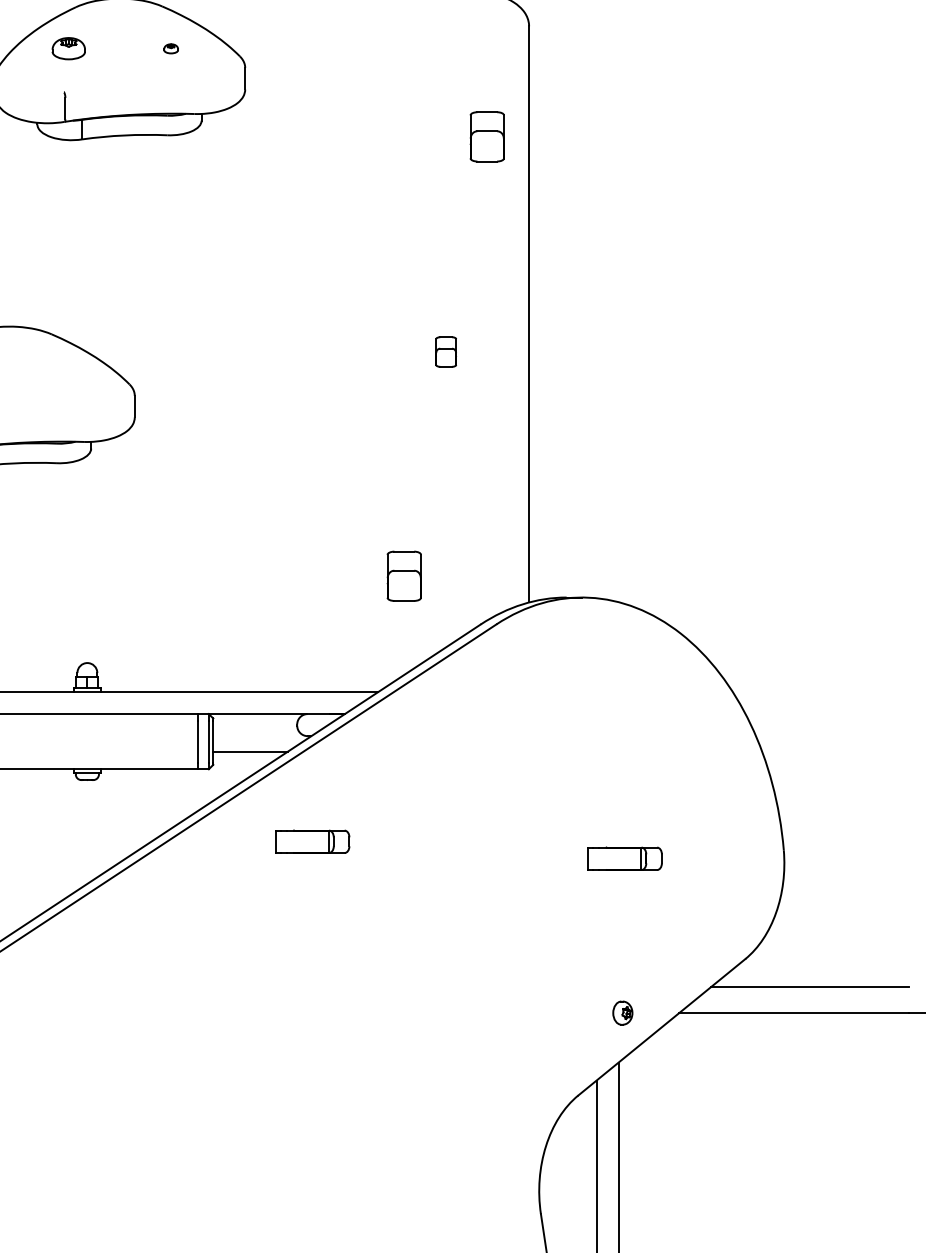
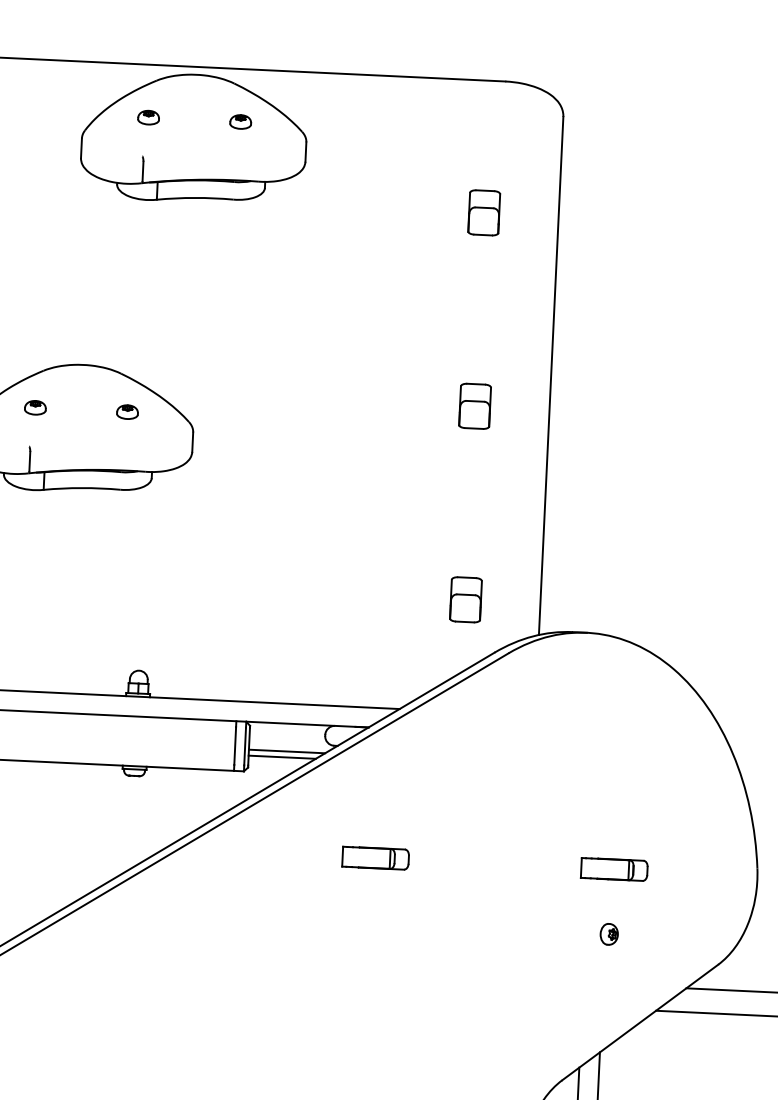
part: (68, 48) -> (148, 117), size x0.71
part: (170, 48) -> (240, 121), size x1.67
part: (486, 136) -> (483, 212), moved
part: (445, 351) -> (474, 405), size x1.67
part: (60, 376) -> (127, 411), added
part: (403, 575) -> (465, 599), moved
line: (255, 744) -> (286, 751), added
part: (312, 841) -> (375, 857), moved
part: (622, 1012) -> (608, 933), moved

